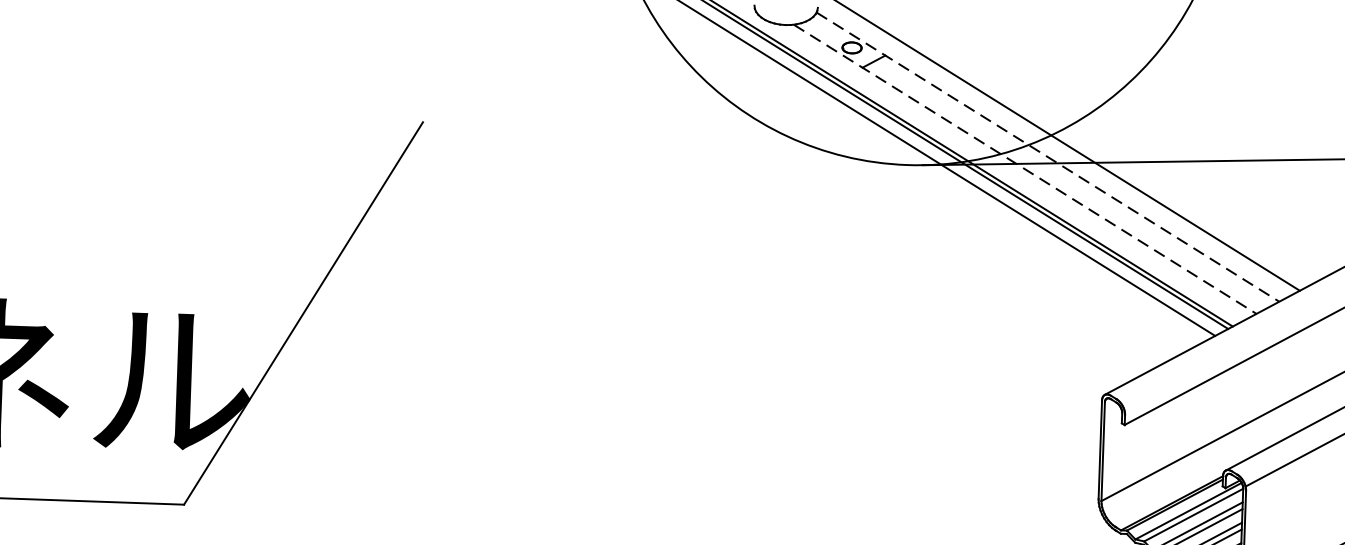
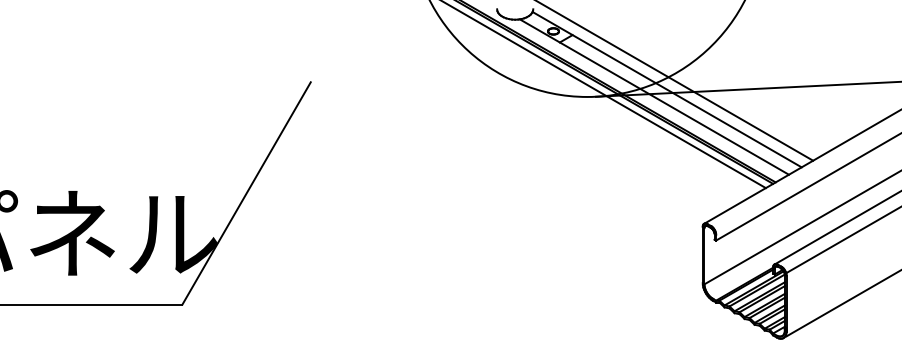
line: (1048, 156) -> (667, 89), dashed -> solid
line: (1025, 170) -> (654, 97), dashed -> solid

